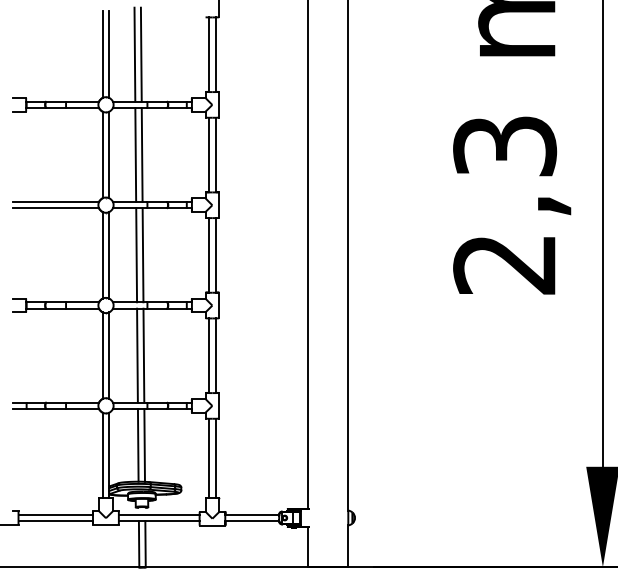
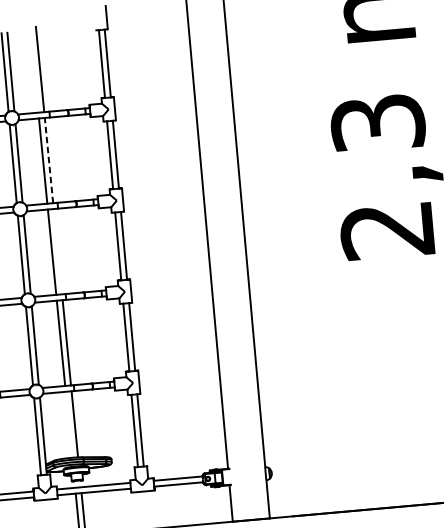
line: (134, 54) -> (33, 69), removed
line: (142, 154) -> (49, 160), solid -> dashed
line: (142, 255) -> (57, 251), removed
line: (137, 445) -> (68, 424), removed

